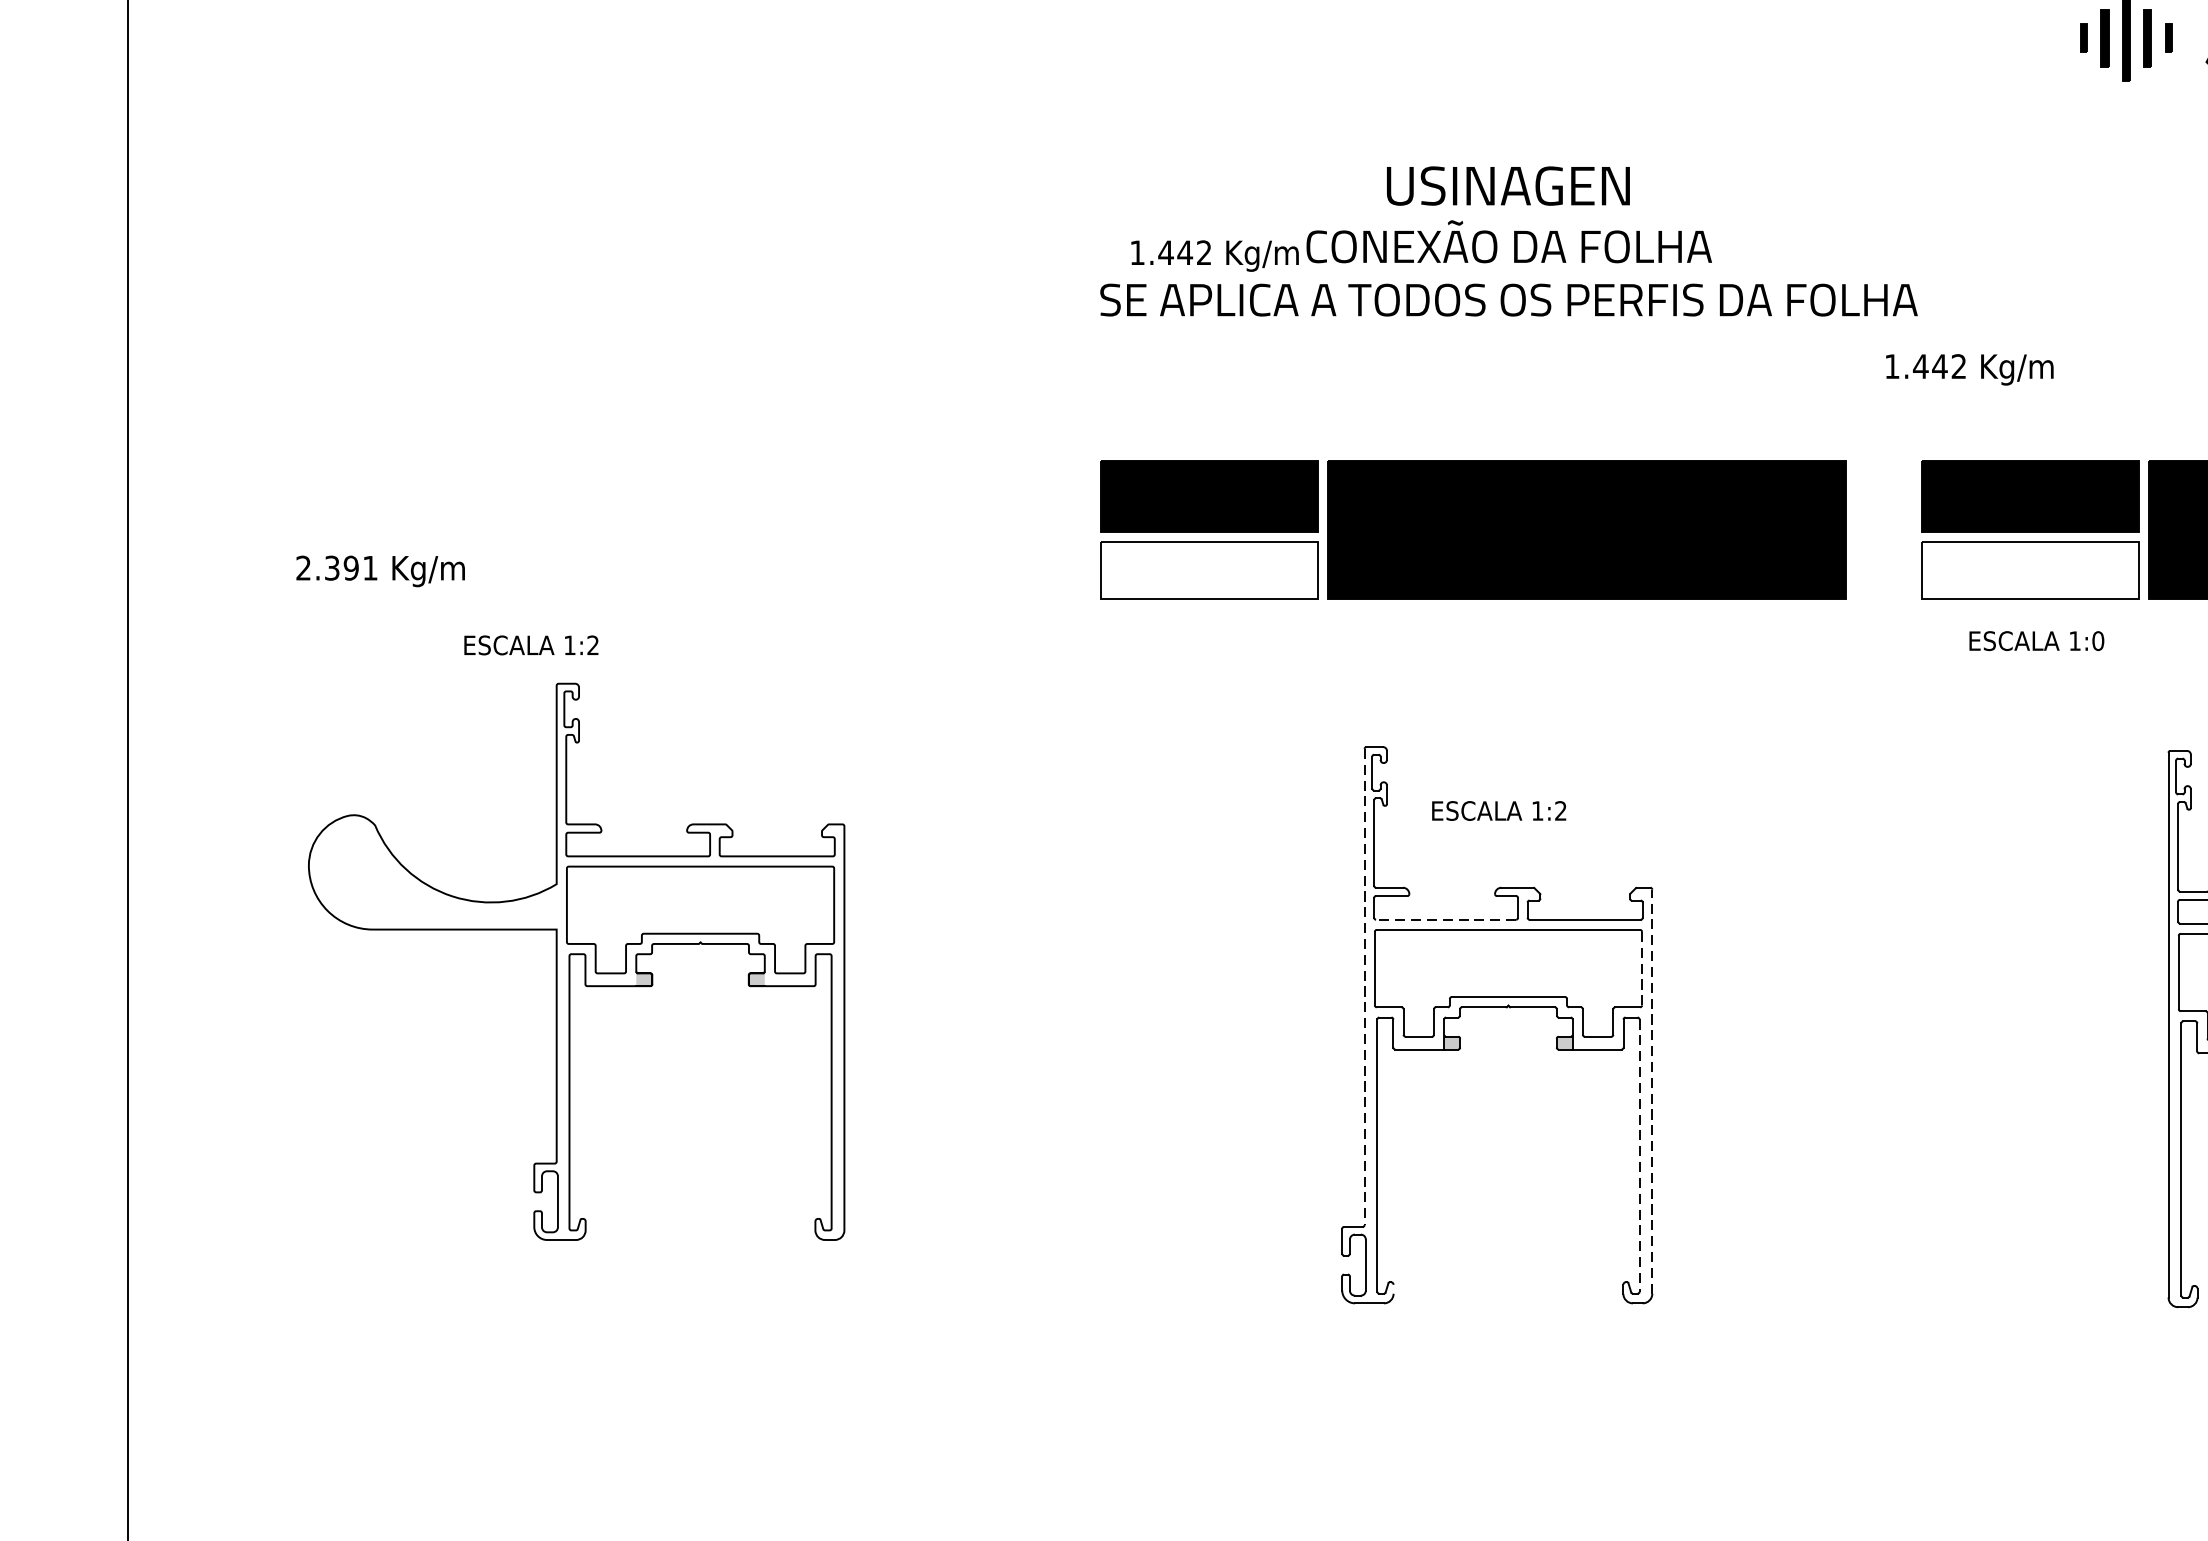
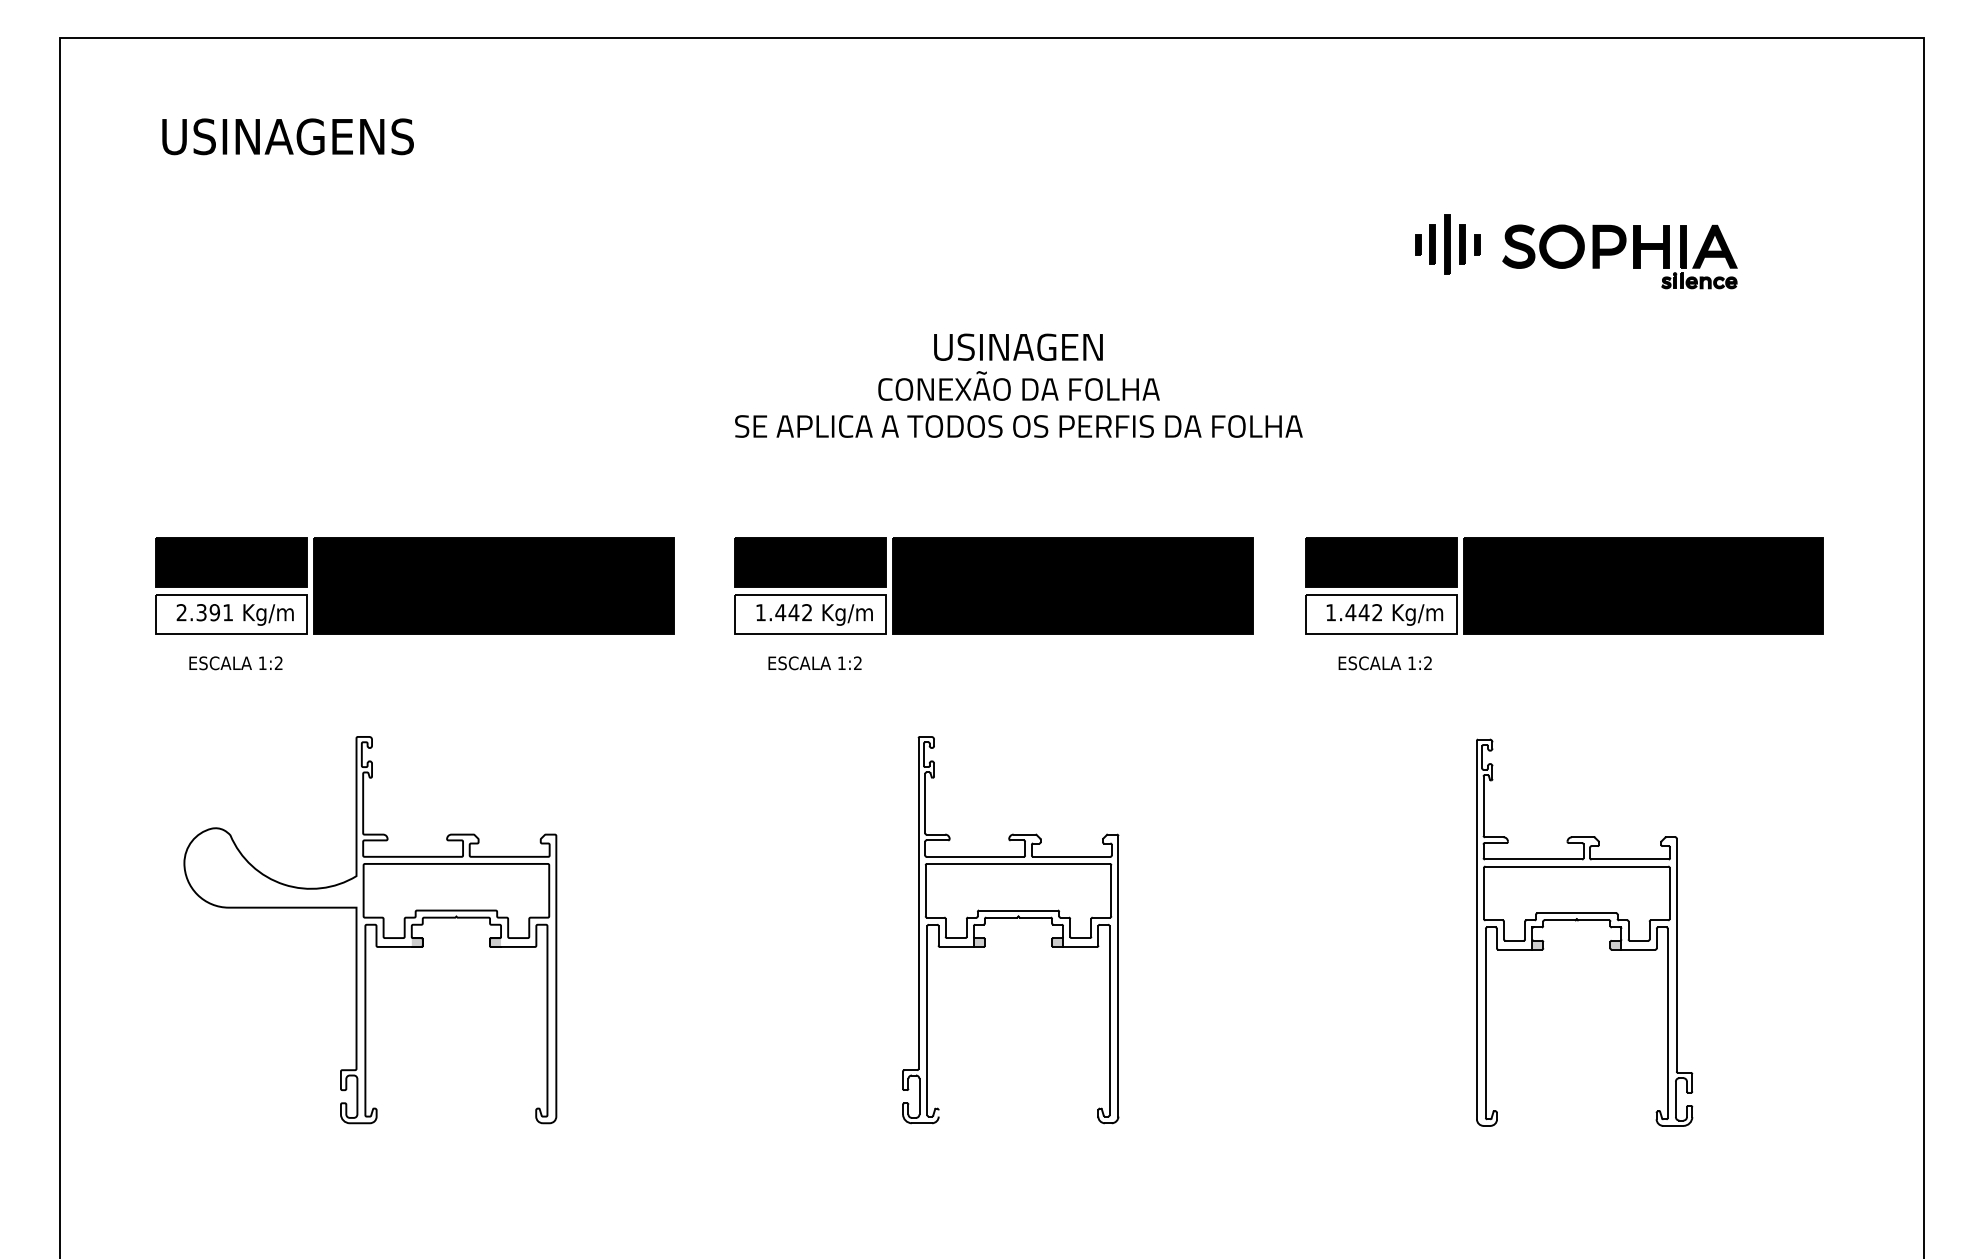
text: (1214, 255) -> (814, 614), moved
text: (1969, 369) -> (1384, 614), moved
part: (638, 529) -> (414, 585), added
text: (2098, 641) -> (1428, 663), 1:0 -> 1:2
text: (530, 645) -> (235, 663), moved
text: (1498, 811) -> (814, 663), moved
line: (1446, 919) -> (975, 856), dashed -> solid
part: (576, 962) -> (370, 930), moved
line: (1642, 968) -> (1111, 890), dashed -> solid
line: (1364, 988) -> (918, 904), dashed -> solid
line: (1652, 1090) -> (1118, 975), dashed -> solid
line: (1639, 1155) -> (1109, 1020), dashed -> solid

